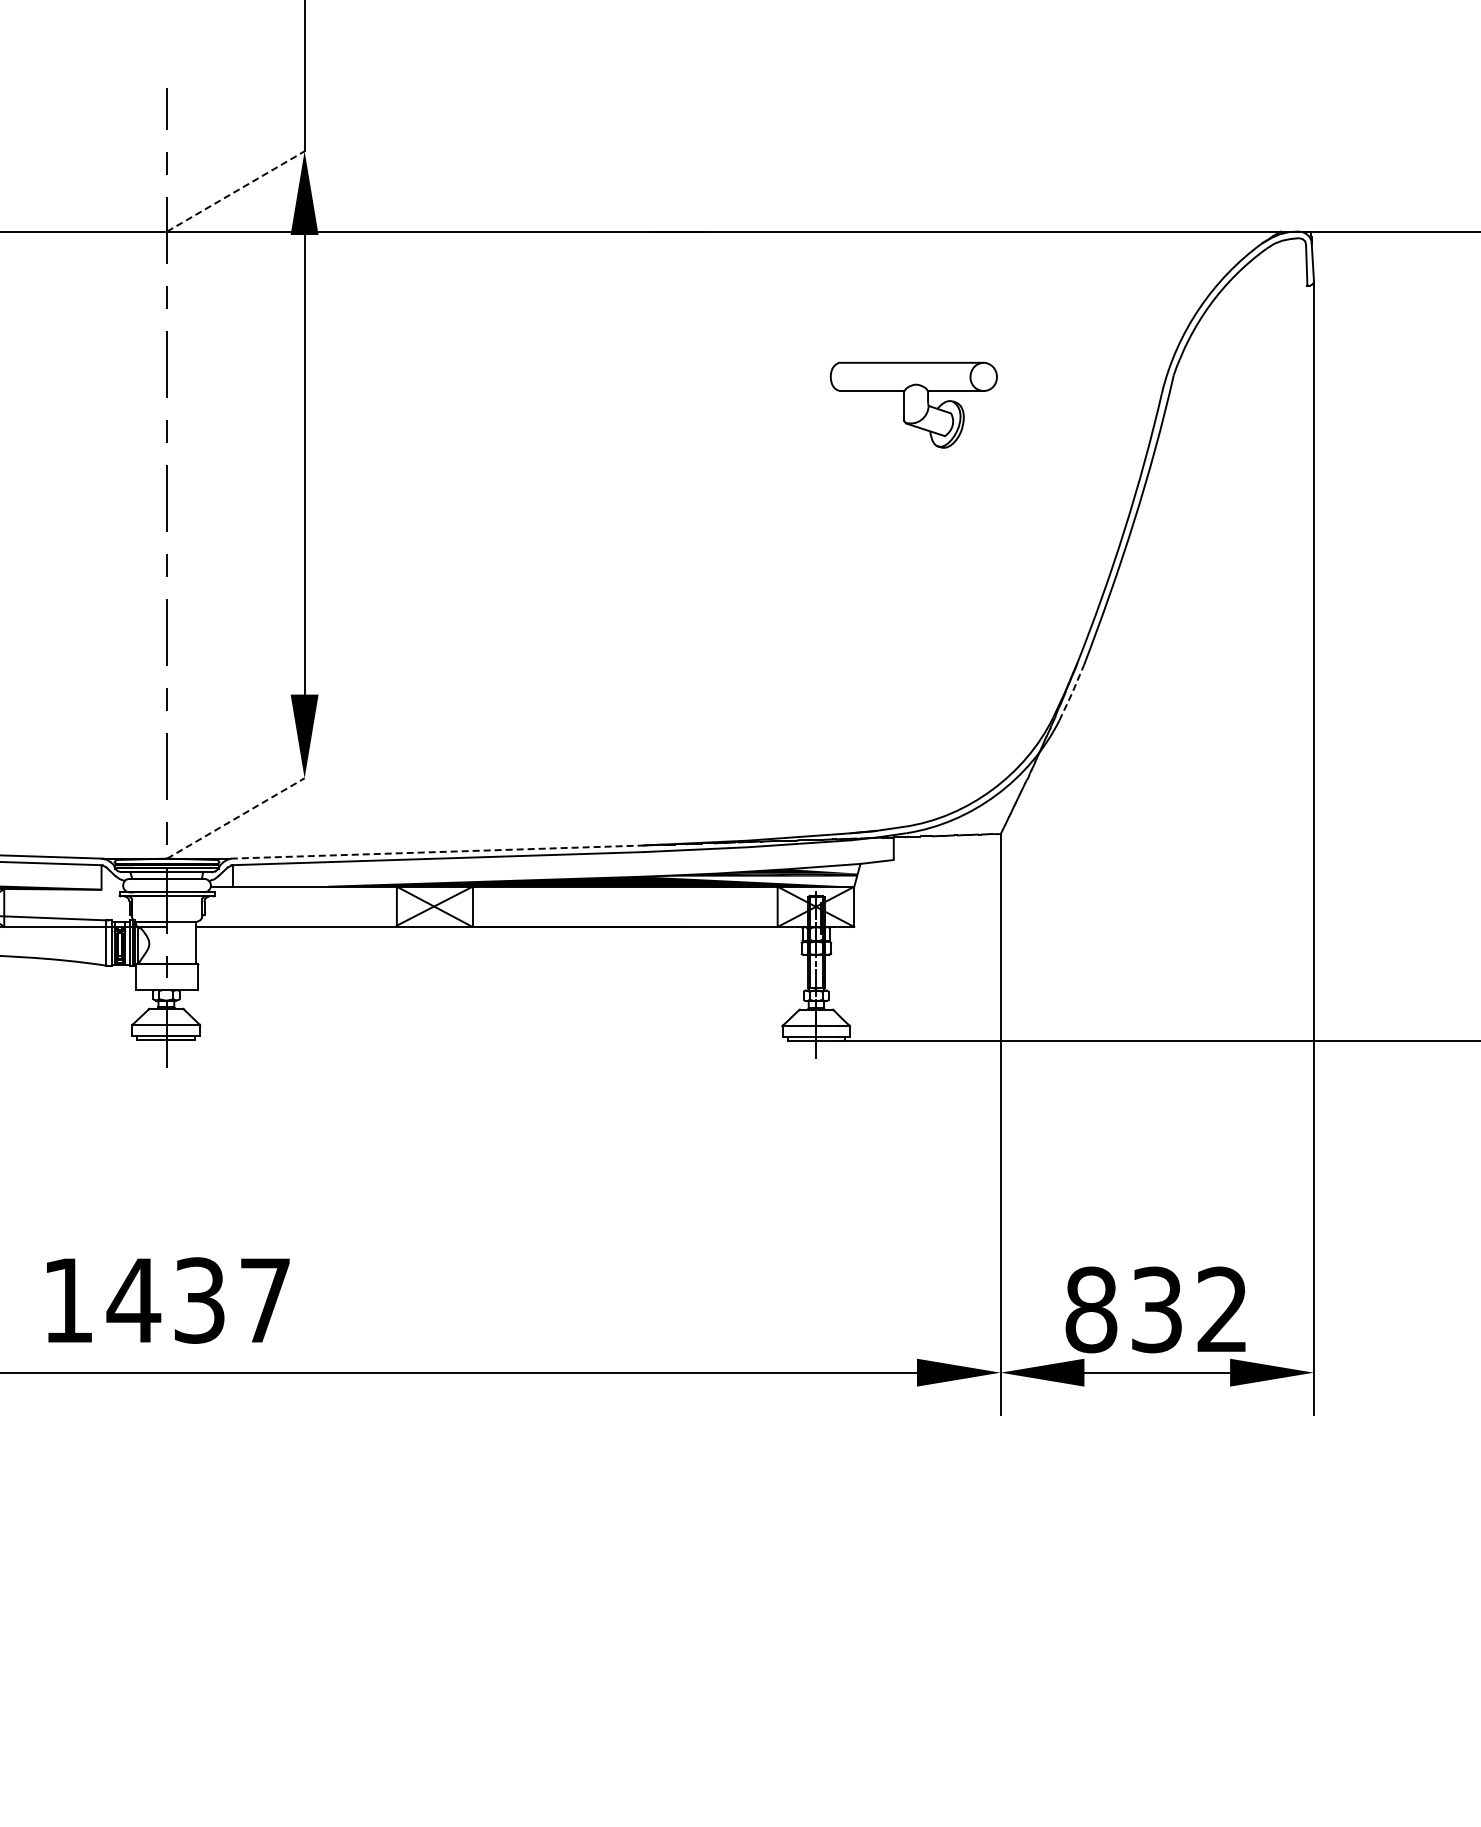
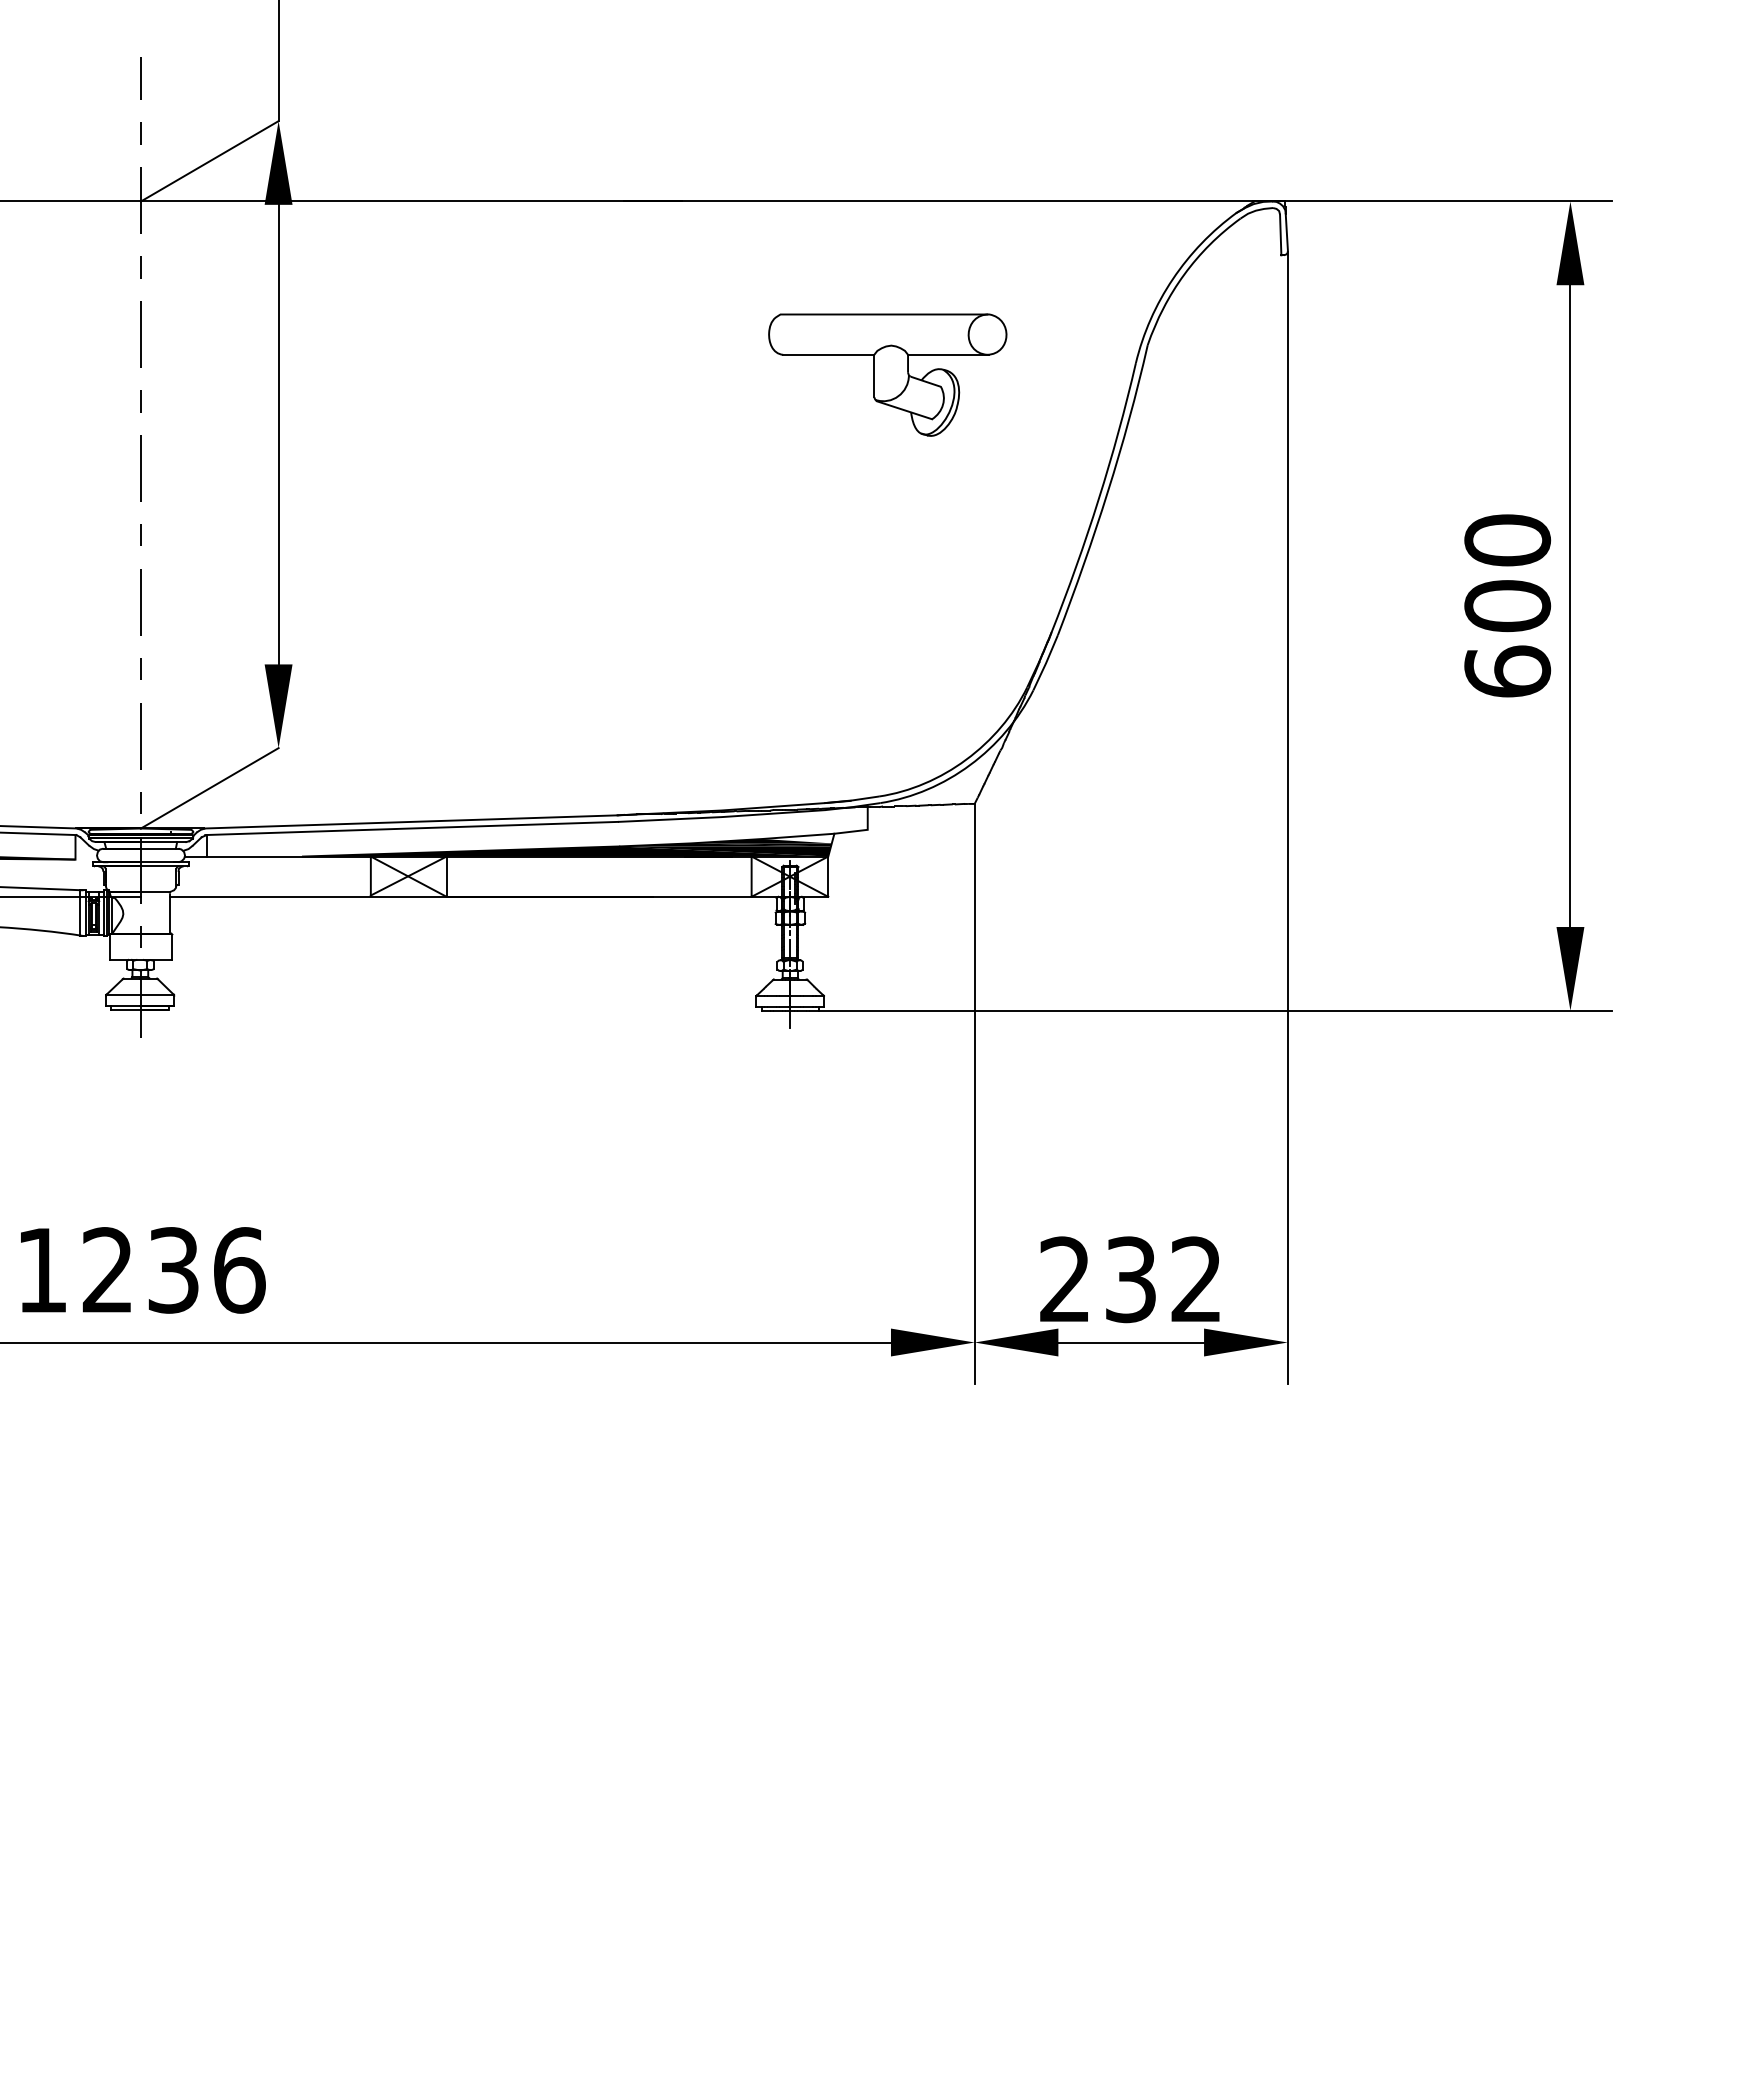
line: (235, 191) -> (209, 161), dashed -> solid
part: (913, 404) -> (887, 374), size x1.43
line: (1072, 693) -> (1046, 663), dashed -> solid
line: (235, 818) -> (209, 788), dashed -> solid
line: (437, 851) -> (411, 821), dashed -> solid
fill: (750, 881) -> (724, 851), added
text: (198, 1300) -> (172, 1270), 1437 -> 1236
text: (1091, 1309) -> (1065, 1279), 832 -> 232

